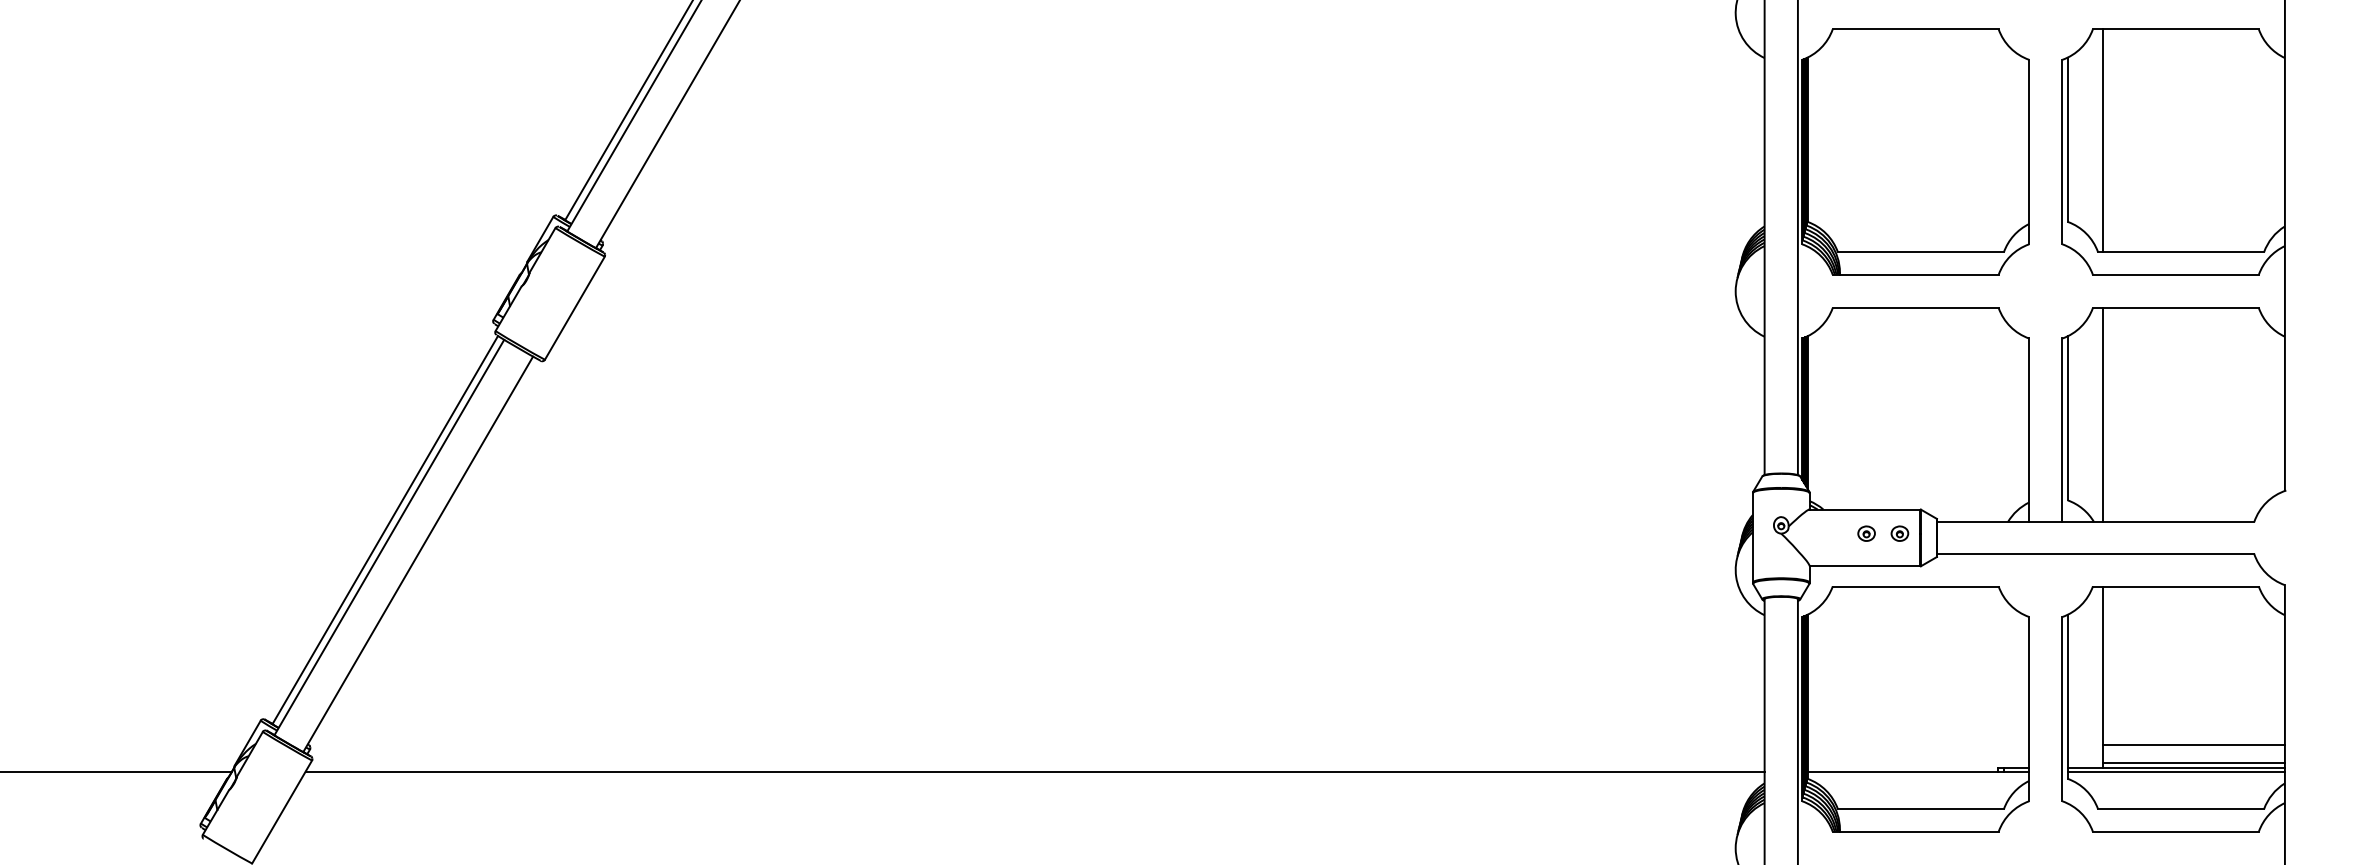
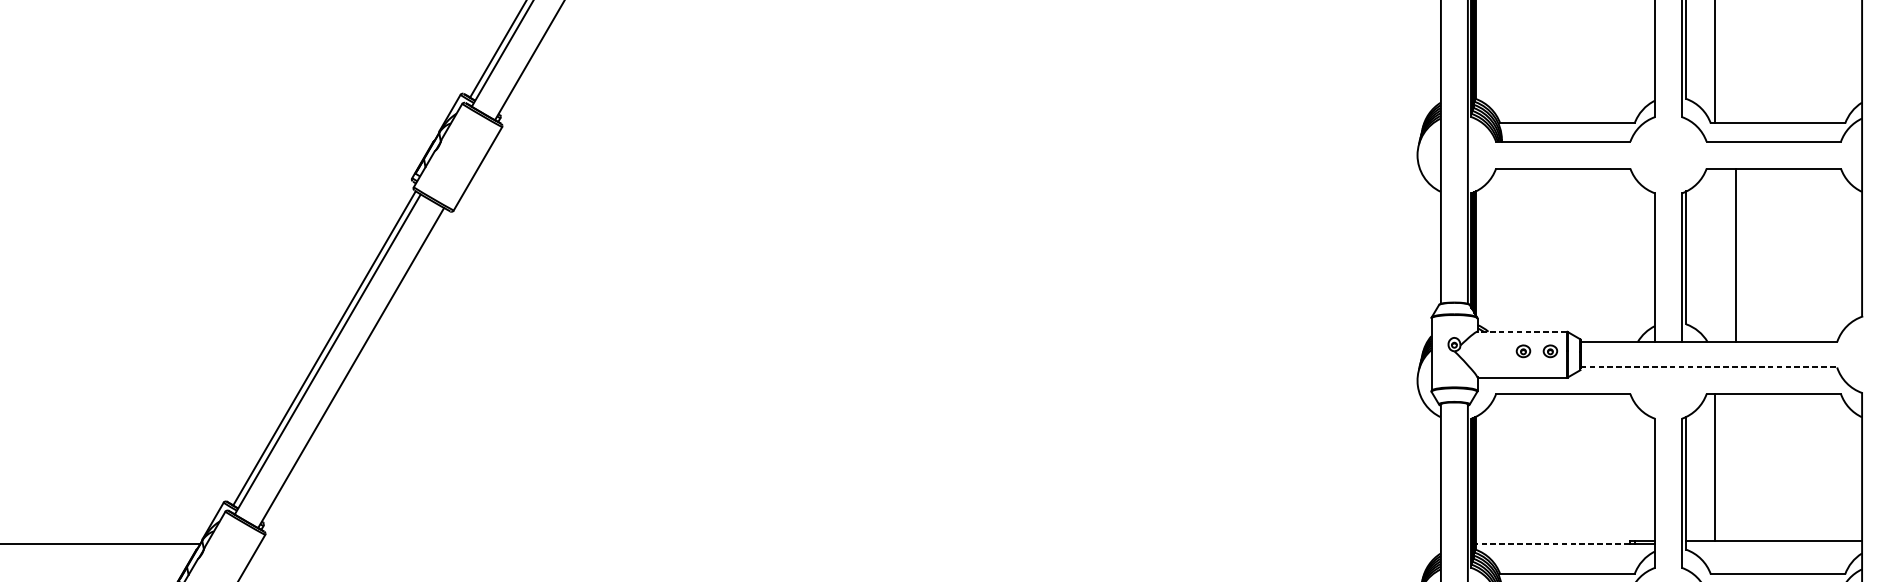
line: (2103, 414) -> (1736, 254), moved
line: (1864, 509) -> (1521, 331), solid -> dashed
line: (2096, 553) -> (1709, 367), solid -> dashed
line: (2193, 744) -> (1788, 521), removed
line: (2193, 762) -> (1788, 536), removed
line: (1034, 771) -> (849, 543), removed
line: (1902, 771) -> (1552, 543), solid -> dashed
line: (2175, 771) -> (1773, 543), removed

